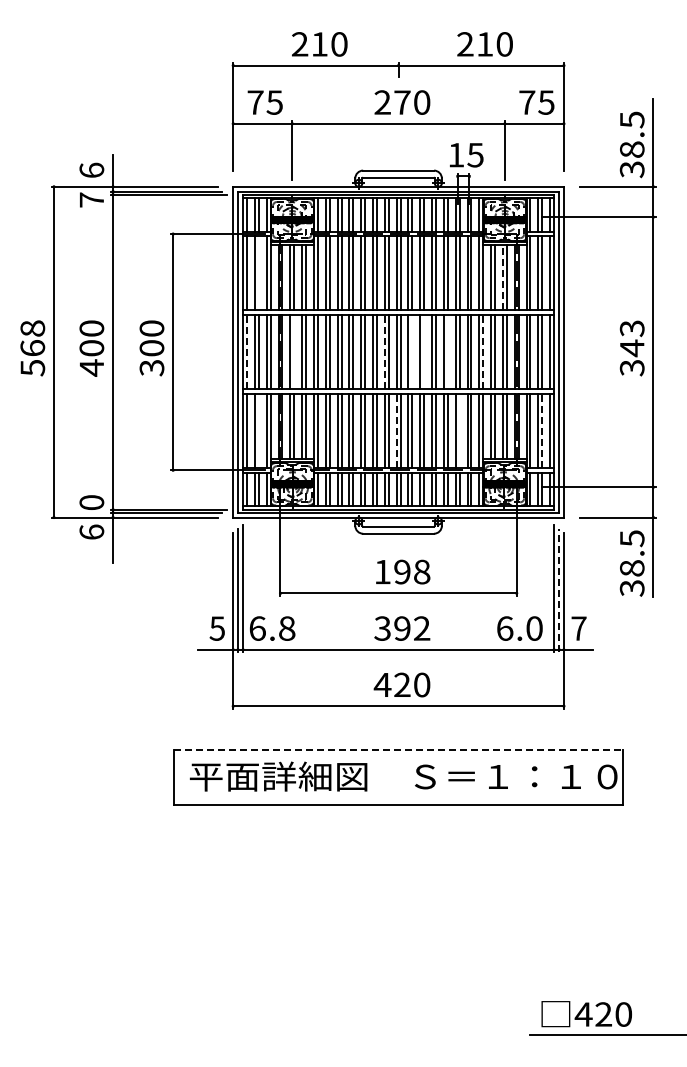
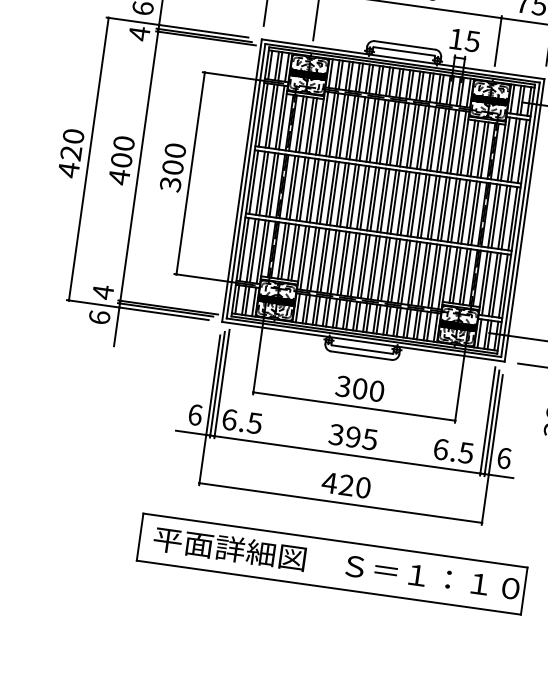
text: (91, 200) -> (139, 34), 7 -> 4
line: (258, 273) -> (273, 116), added
line: (502, 277) -> (481, 149), dashed -> solid
text: (32, 348) -> (70, 153), 568 -> 420
line: (247, 351) -> (254, 181), dashed -> solid
line: (384, 351) -> (371, 198), dashed -> solid
line: (483, 351) -> (455, 210), dashed -> solid
line: (294, 352) -> (294, 188), added
line: (412, 352) -> (395, 202), added
line: (424, 352) -> (405, 203), added
line: (447, 352) -> (425, 206), added
line: (258, 430) -> (254, 250), added
line: (396, 430) -> (372, 267), dashed -> solid
line: (459, 430) -> (425, 274), added
line: (542, 430) -> (496, 284), dashed -> solid
text: (91, 502) -> (102, 292), 0 -> 4
text: (402, 571) -> (360, 388), 198 -> 300
line: (559, 590) -> (492, 423), dashed -> solid
text: (217, 628) -> (195, 414), 5 -> 6
text: (286, 628) -> (254, 423), 6.8 -> 6.5
text: (421, 628) -> (369, 439), 392 -> 395
text: (534, 628) -> (466, 452), 6.0 -> 6.5
text: (578, 628) -> (503, 458), 7 -> 6
line: (398, 750) -> (335, 540), dashed -> solid

